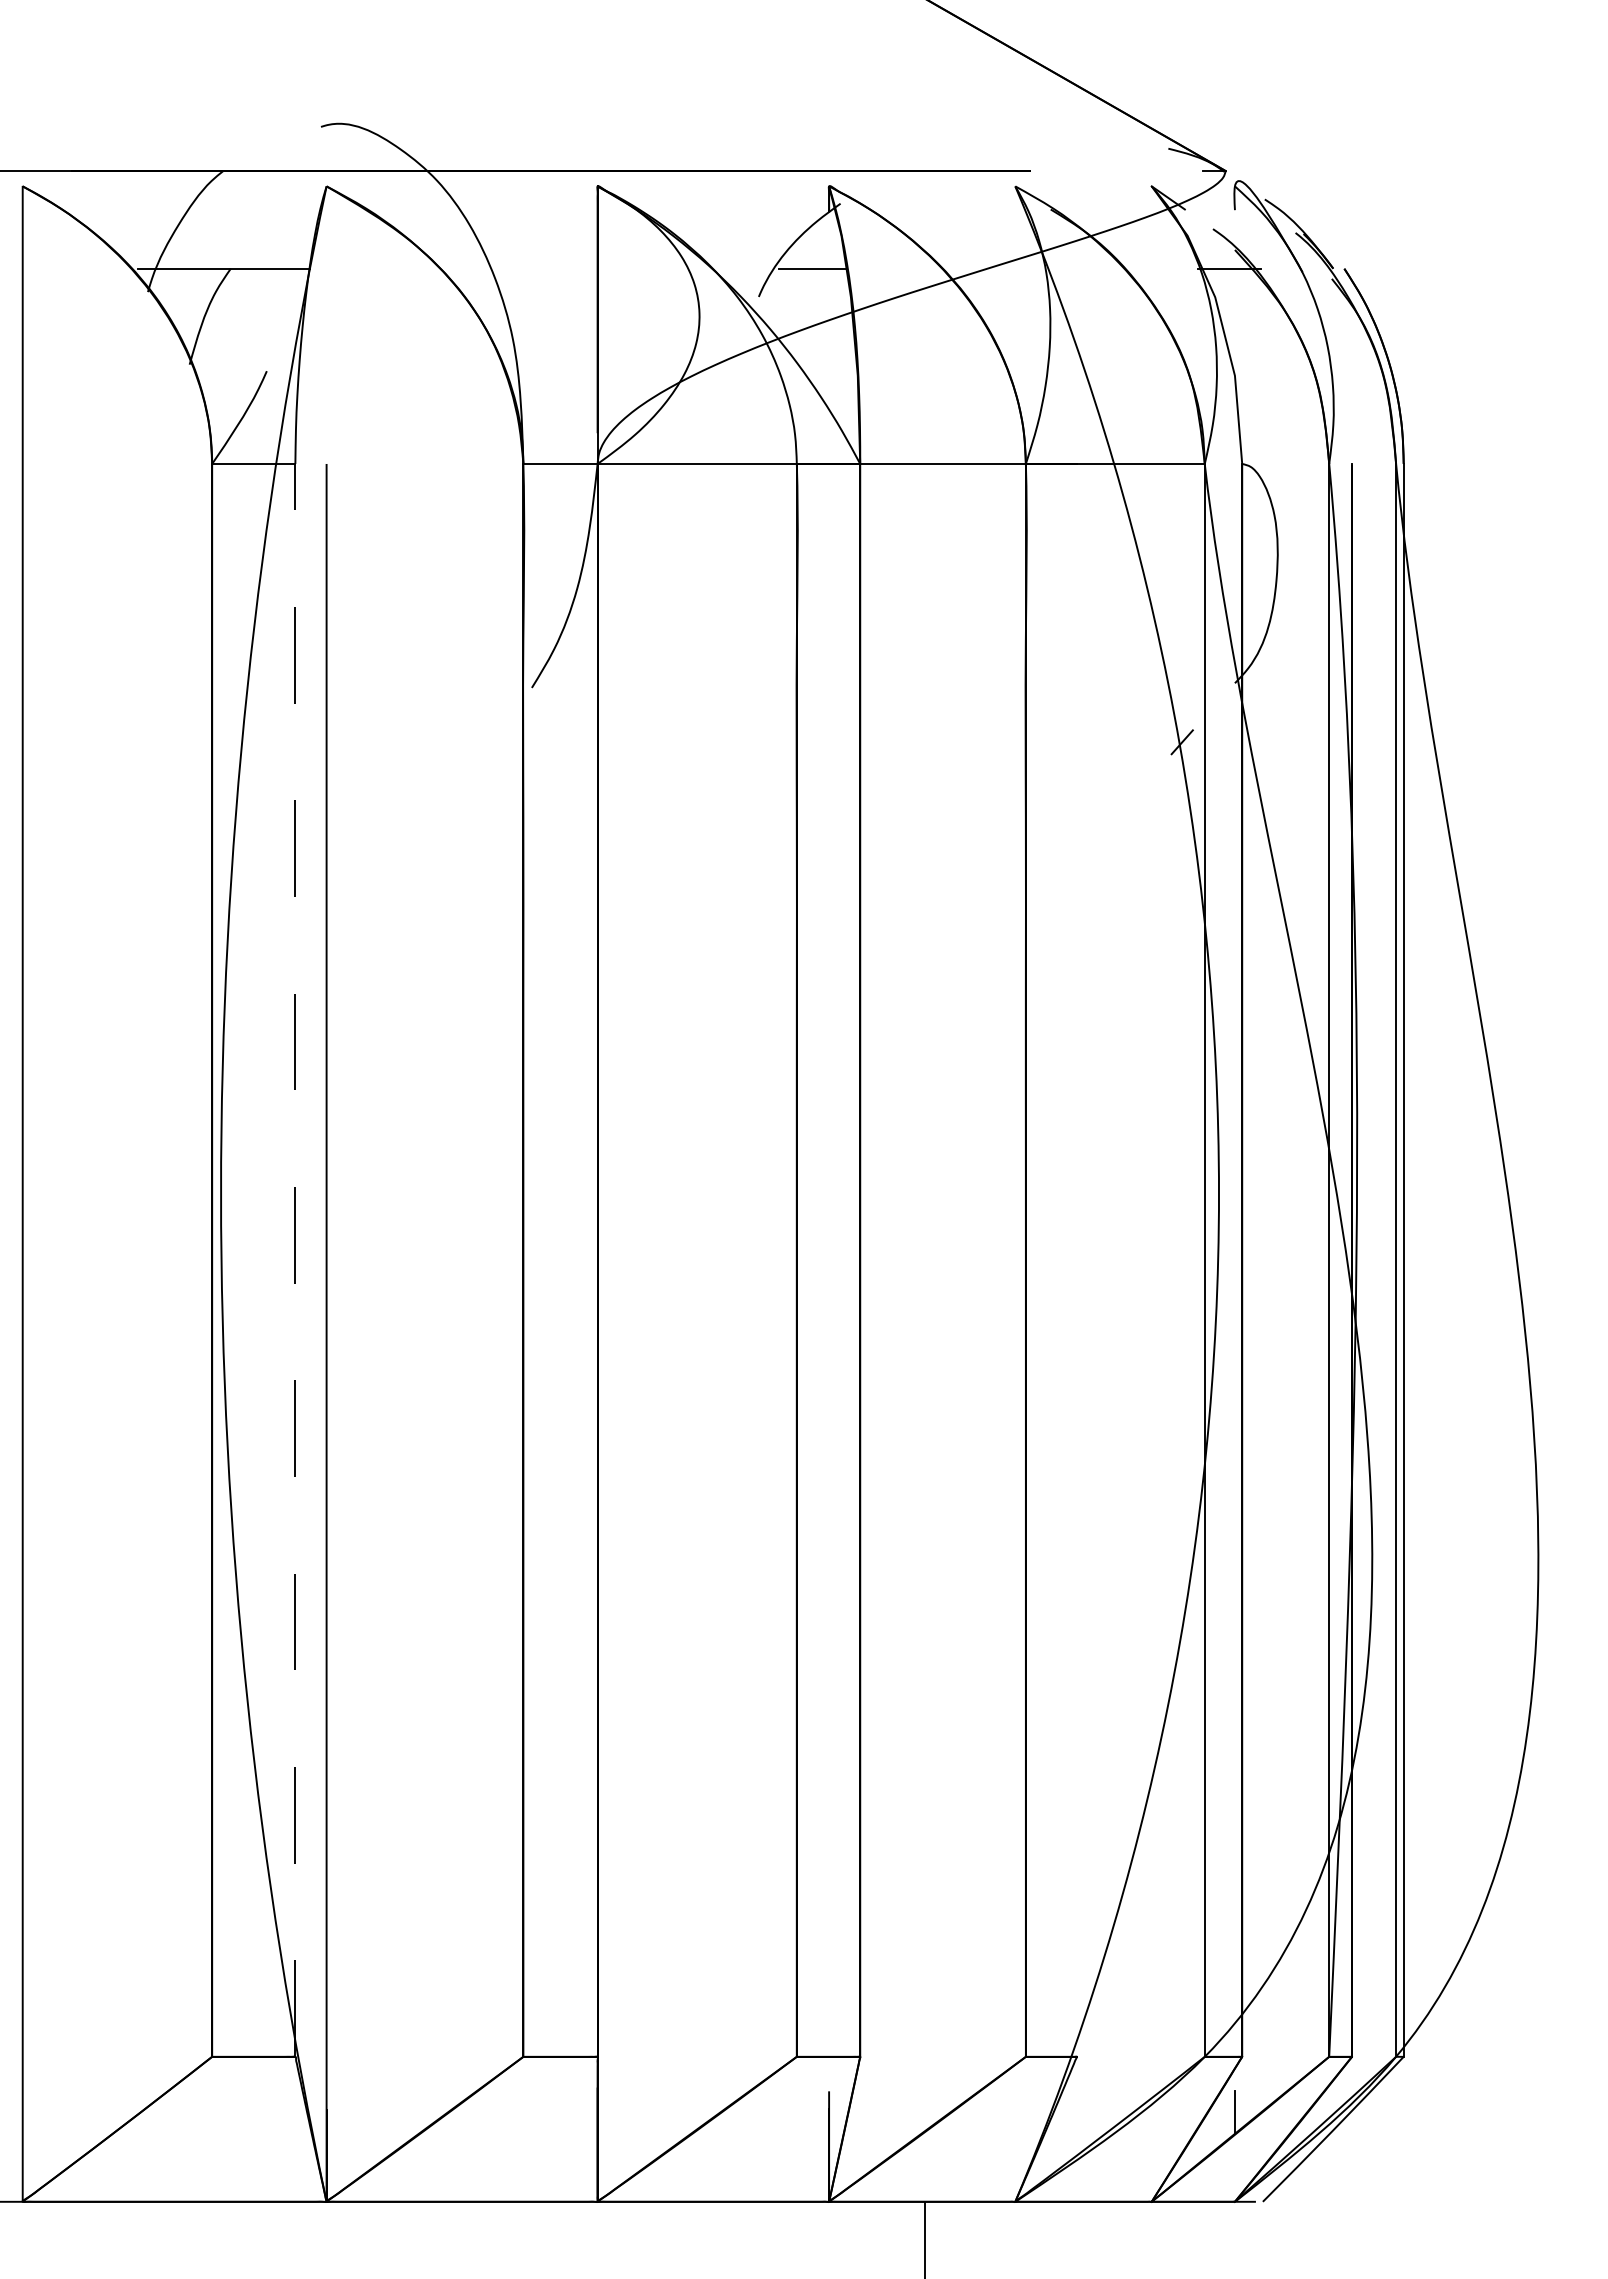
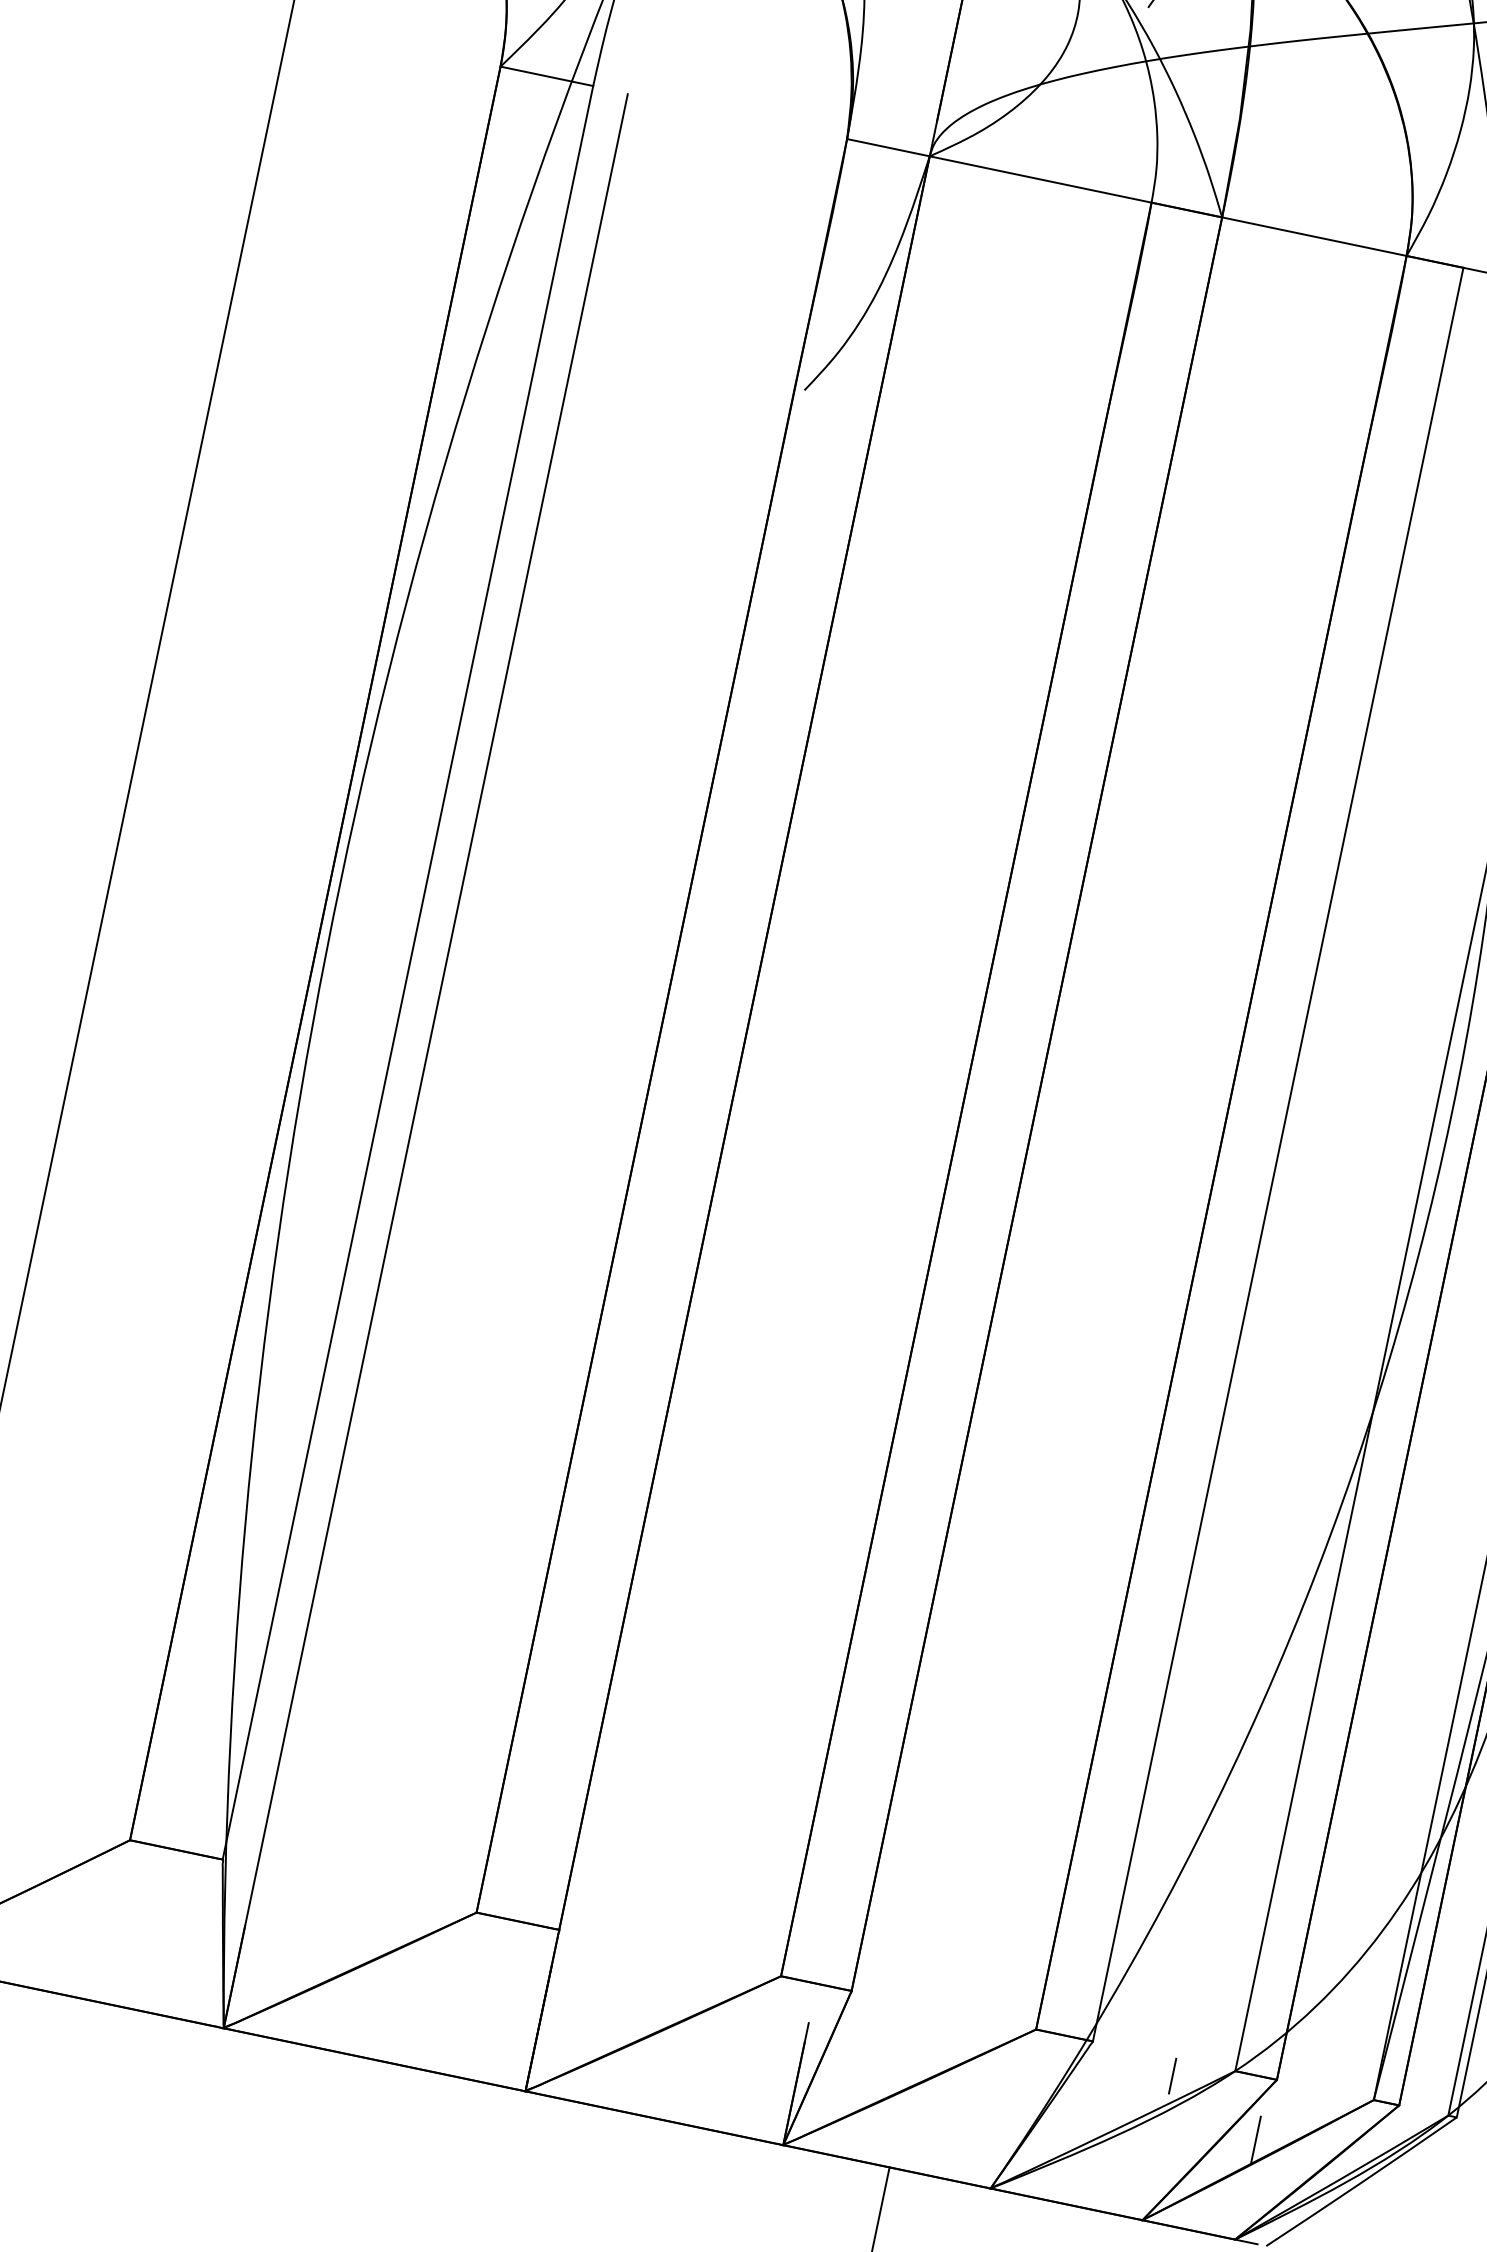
line: (295, 1259) -> (408, 971), dashed -> solid
line: (1076, 1259) -> (1277, 1153), added
line: (1151, 2071) -> (1172, 2075), added

